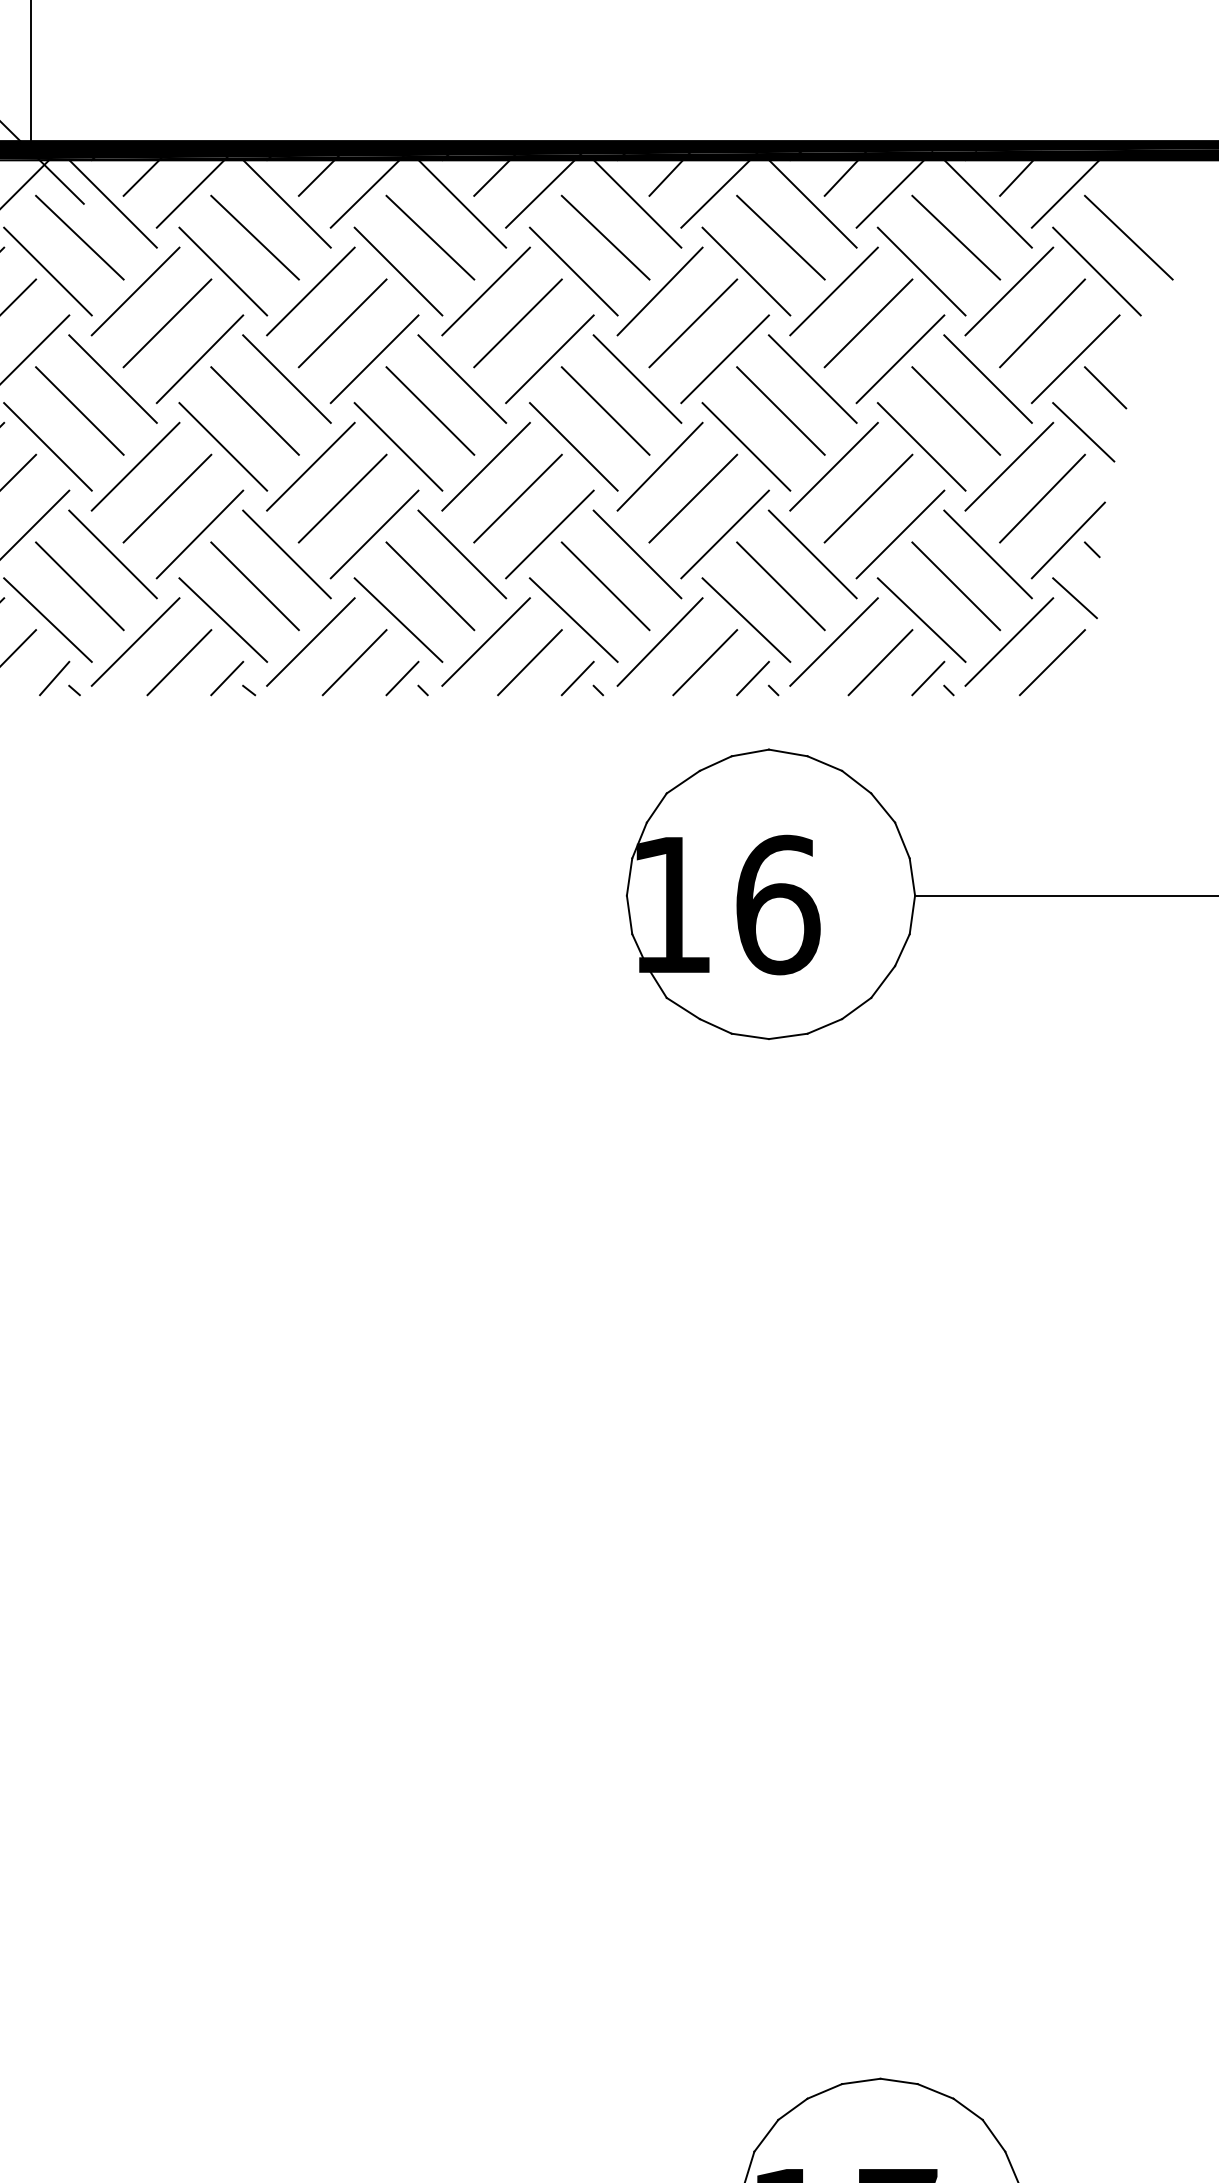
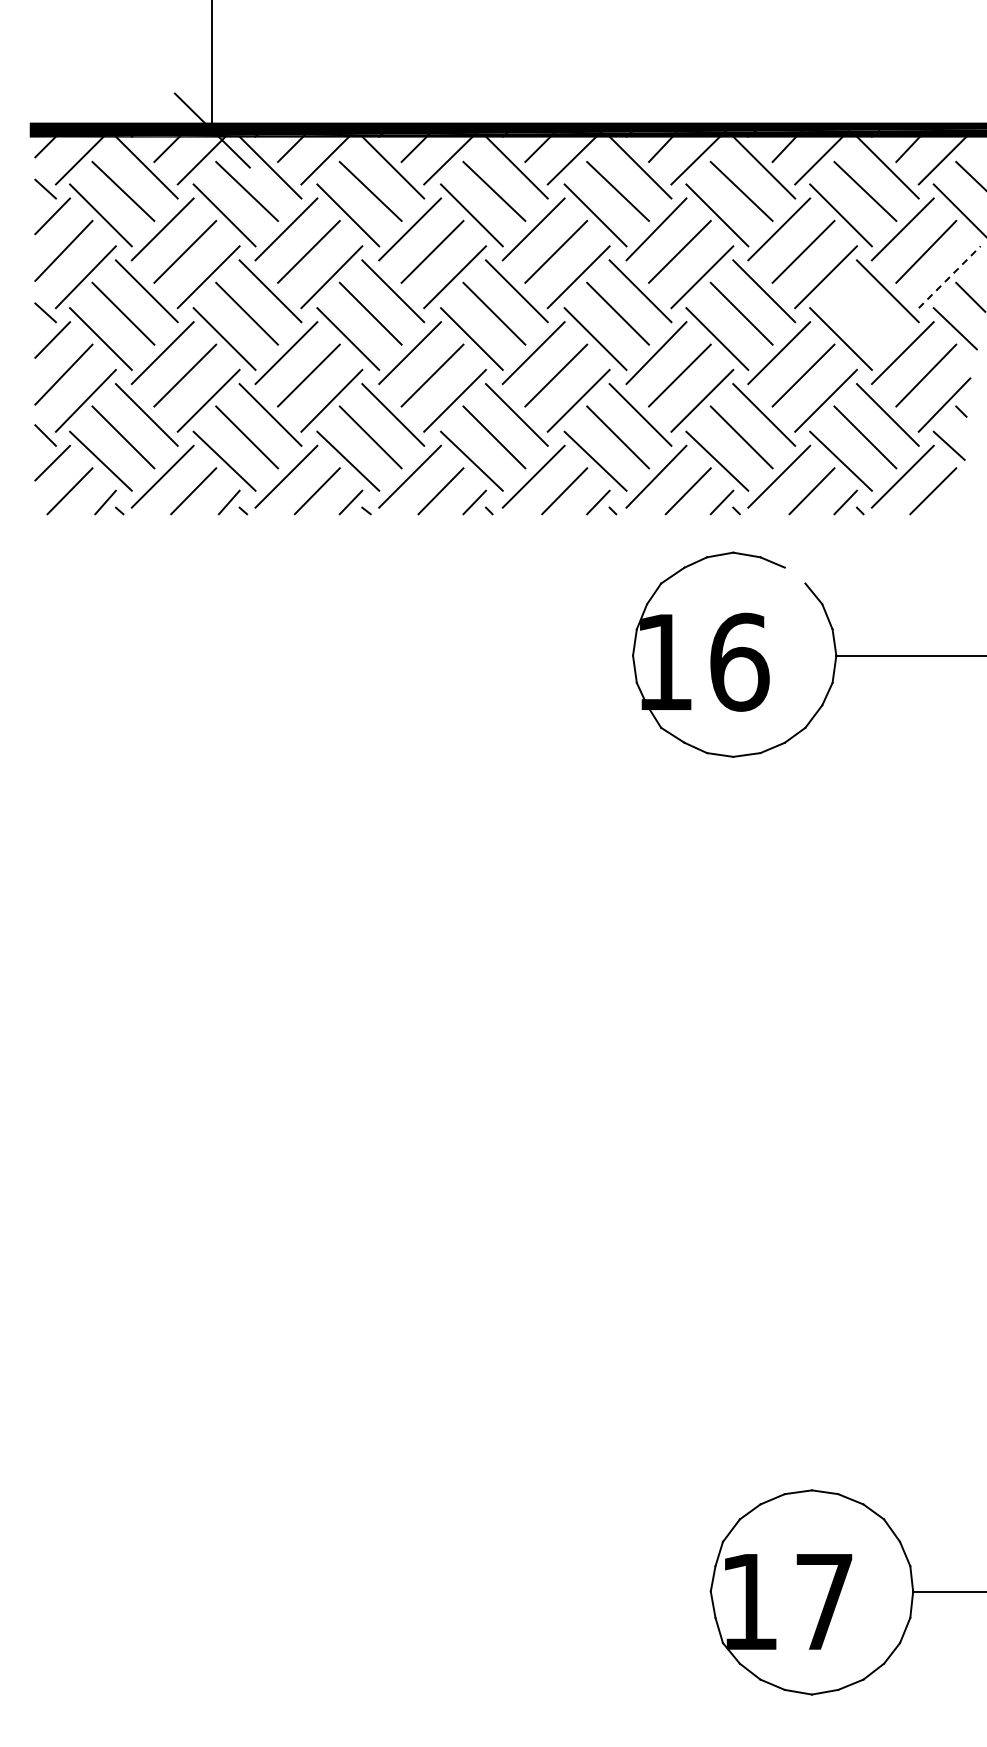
line: (1075, 359) -> (949, 277), solid -> dashed
line: (956, 410) -> (865, 313), removed
line: (855, 782) -> (794, 575), removed

